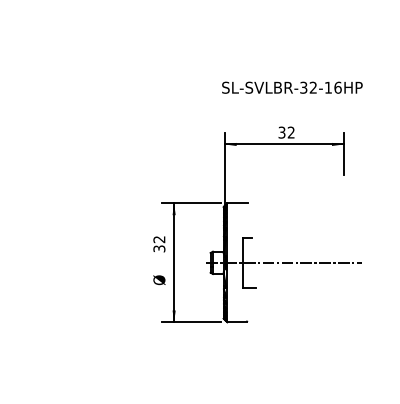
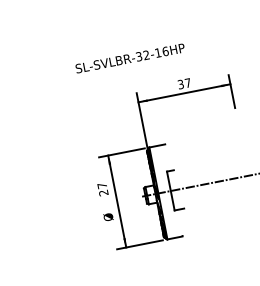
text: (292, 87) -> (130, 58), moved
text: (290, 132) -> (187, 83), 32 -> 37
text: (159, 244) -> (103, 189), 32 -> 27

